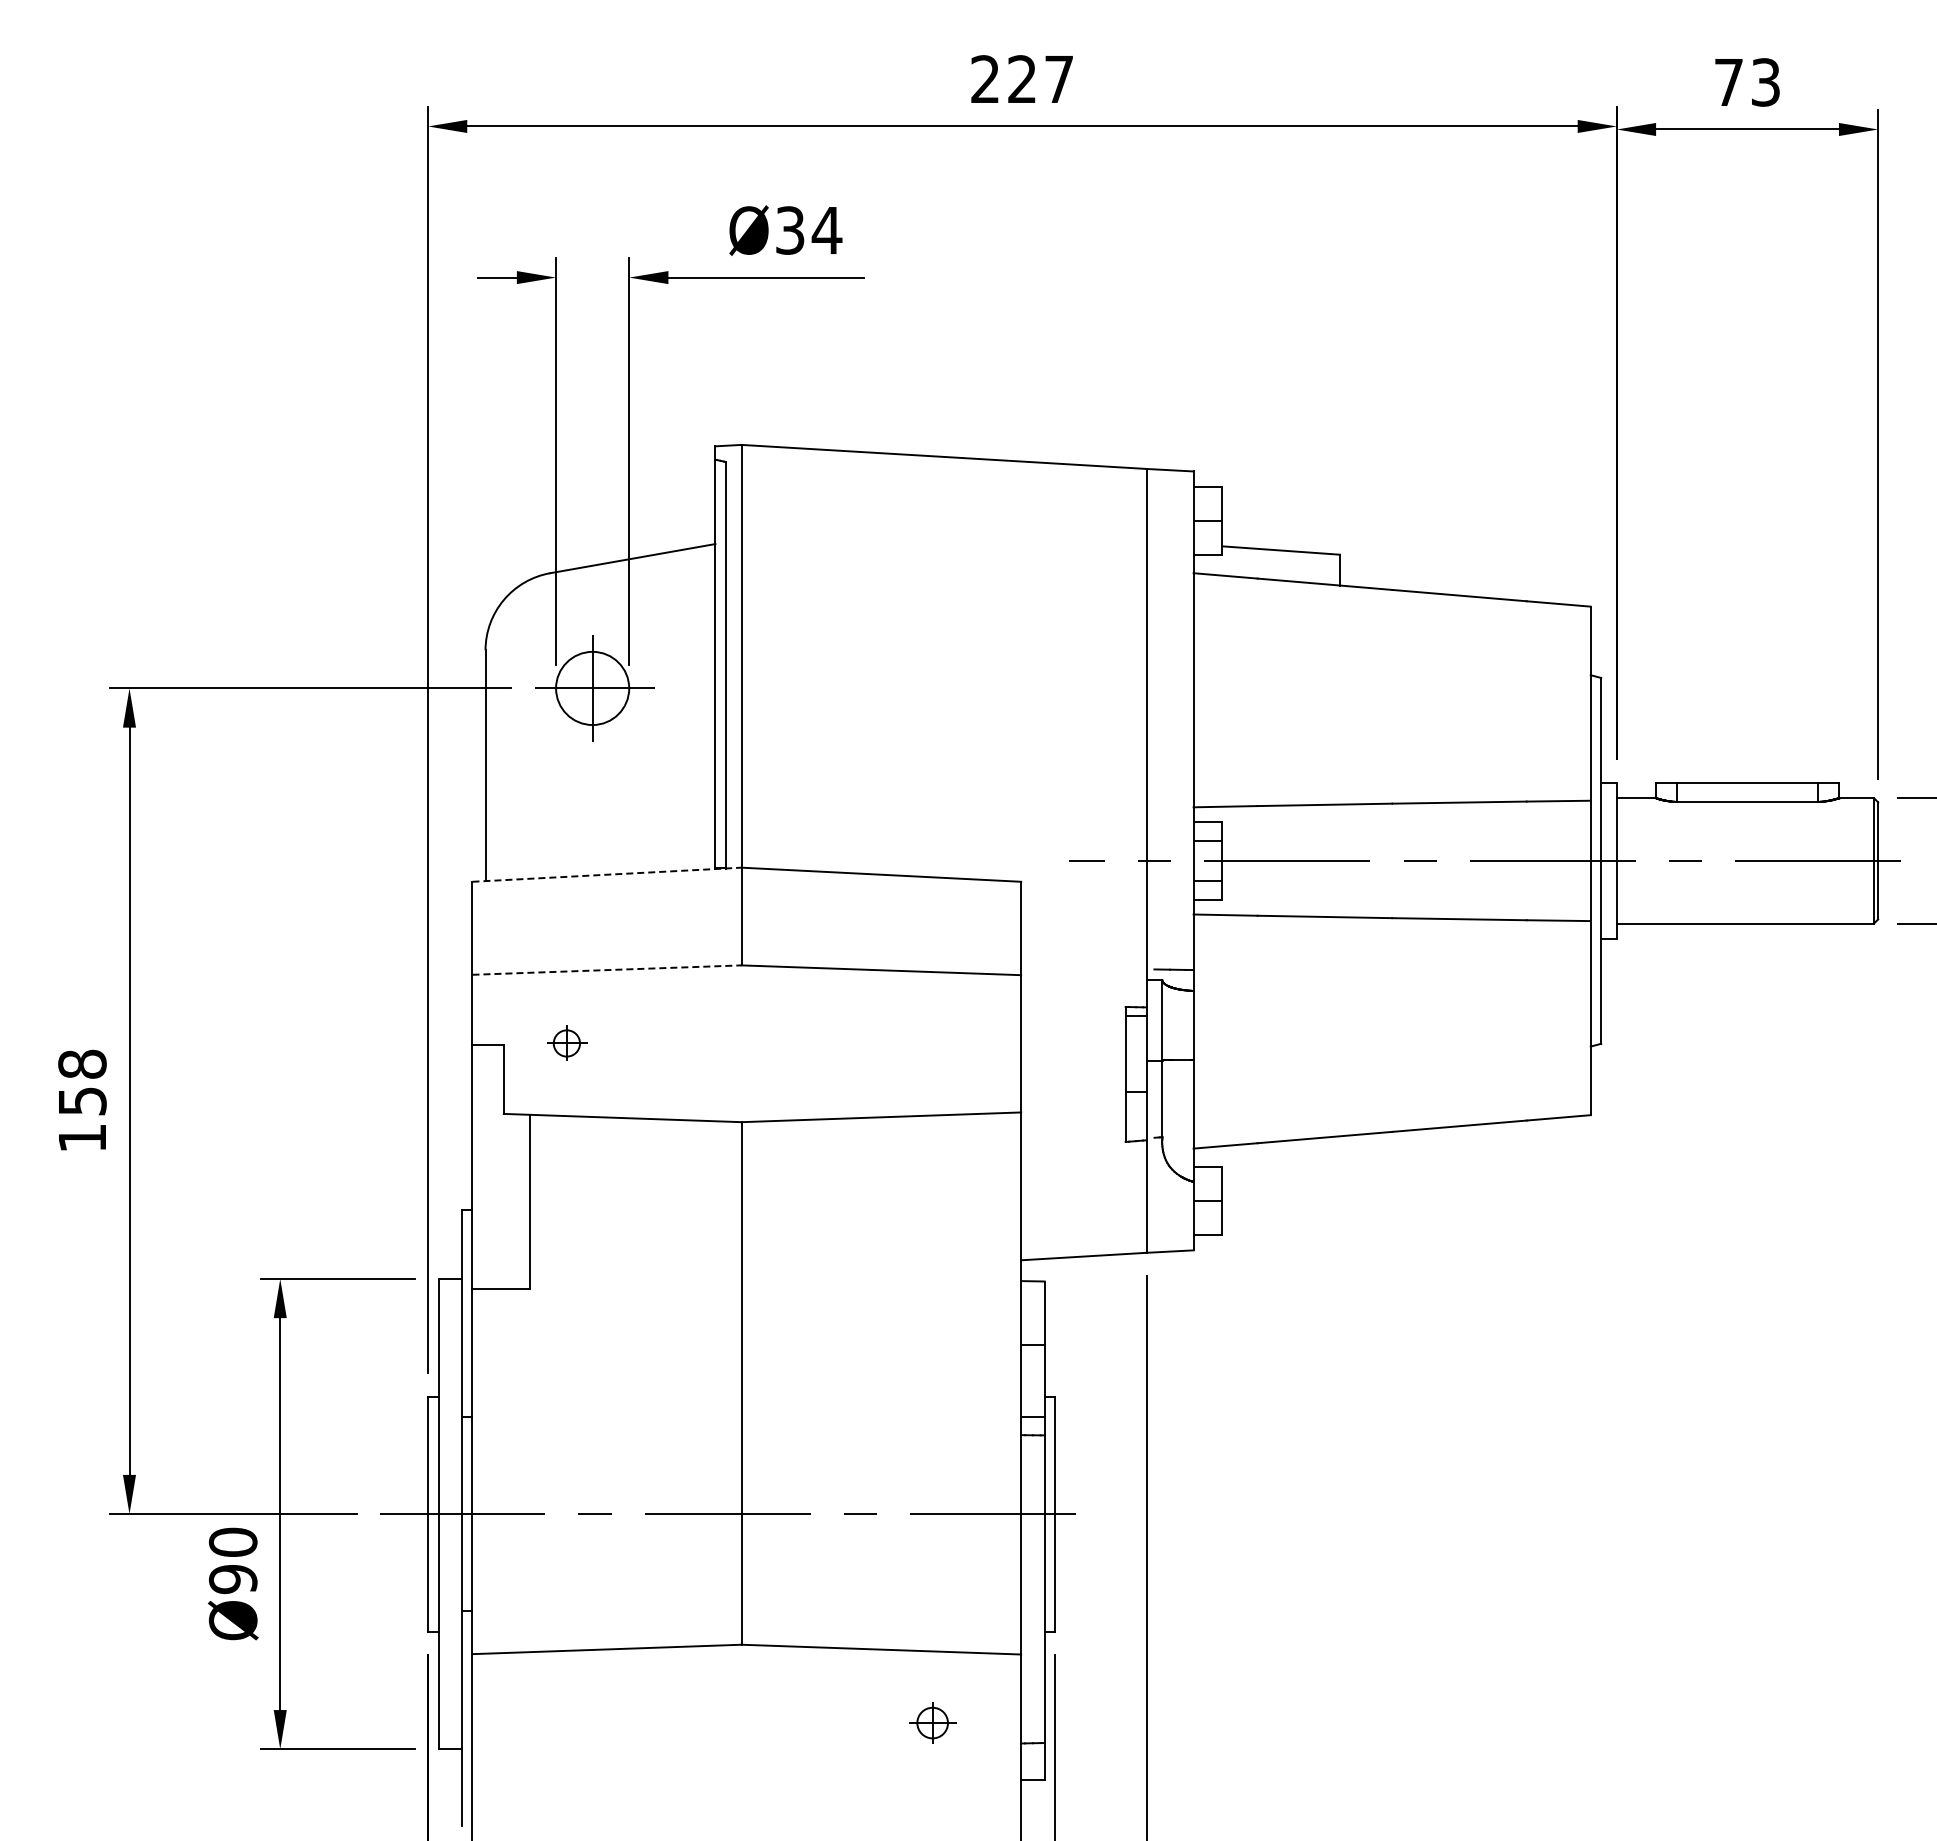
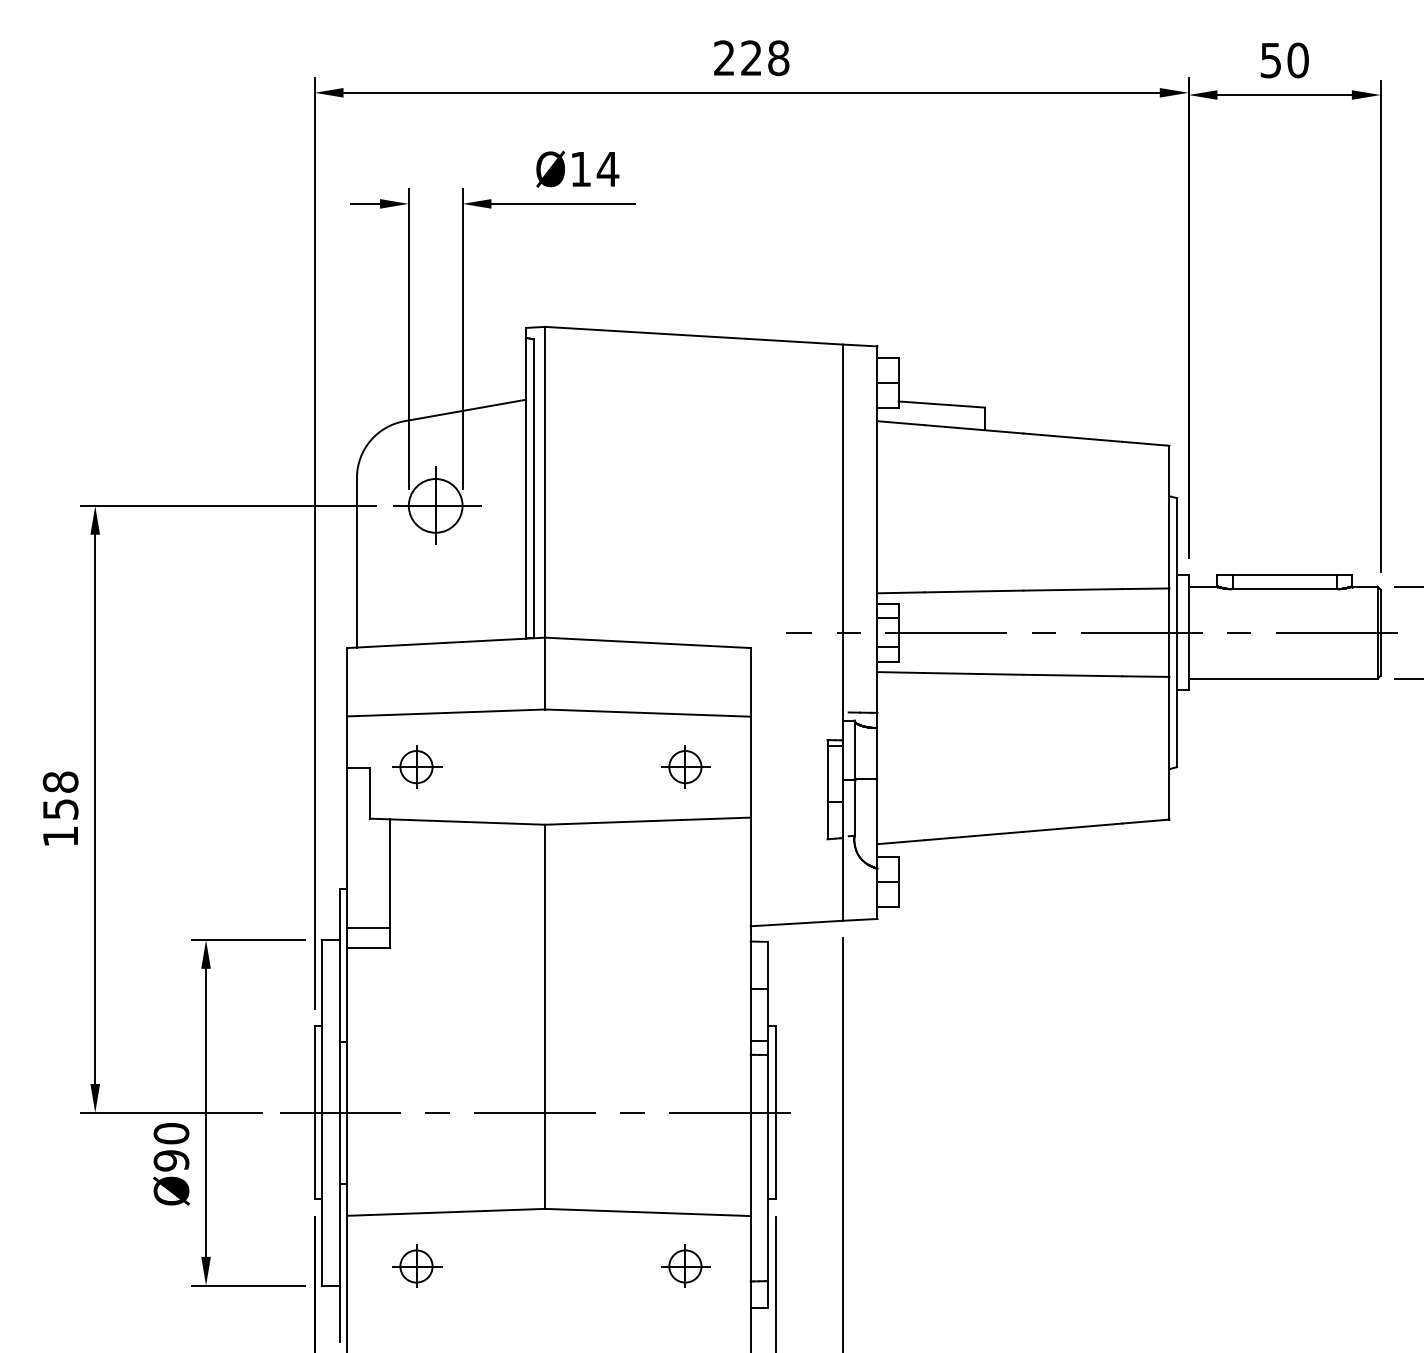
text: (1058, 79) -> (778, 58), 227 -> 228
text: (1747, 82) -> (1284, 60), 73 -> 50
text: (790, 230) -> (581, 169), Ø34 -> Ø14
line: (607, 874) -> (446, 642), dashed -> solid
line: (607, 970) -> (446, 713), dashed -> solid
part: (567, 1042) -> (417, 766), size x1.67
part: (933, 1042) -> (686, 766), added
line: (500, 1263) -> (367, 928), added
part: (567, 1722) -> (417, 1266), added
part: (933, 1722) -> (686, 1266), size x1.43

